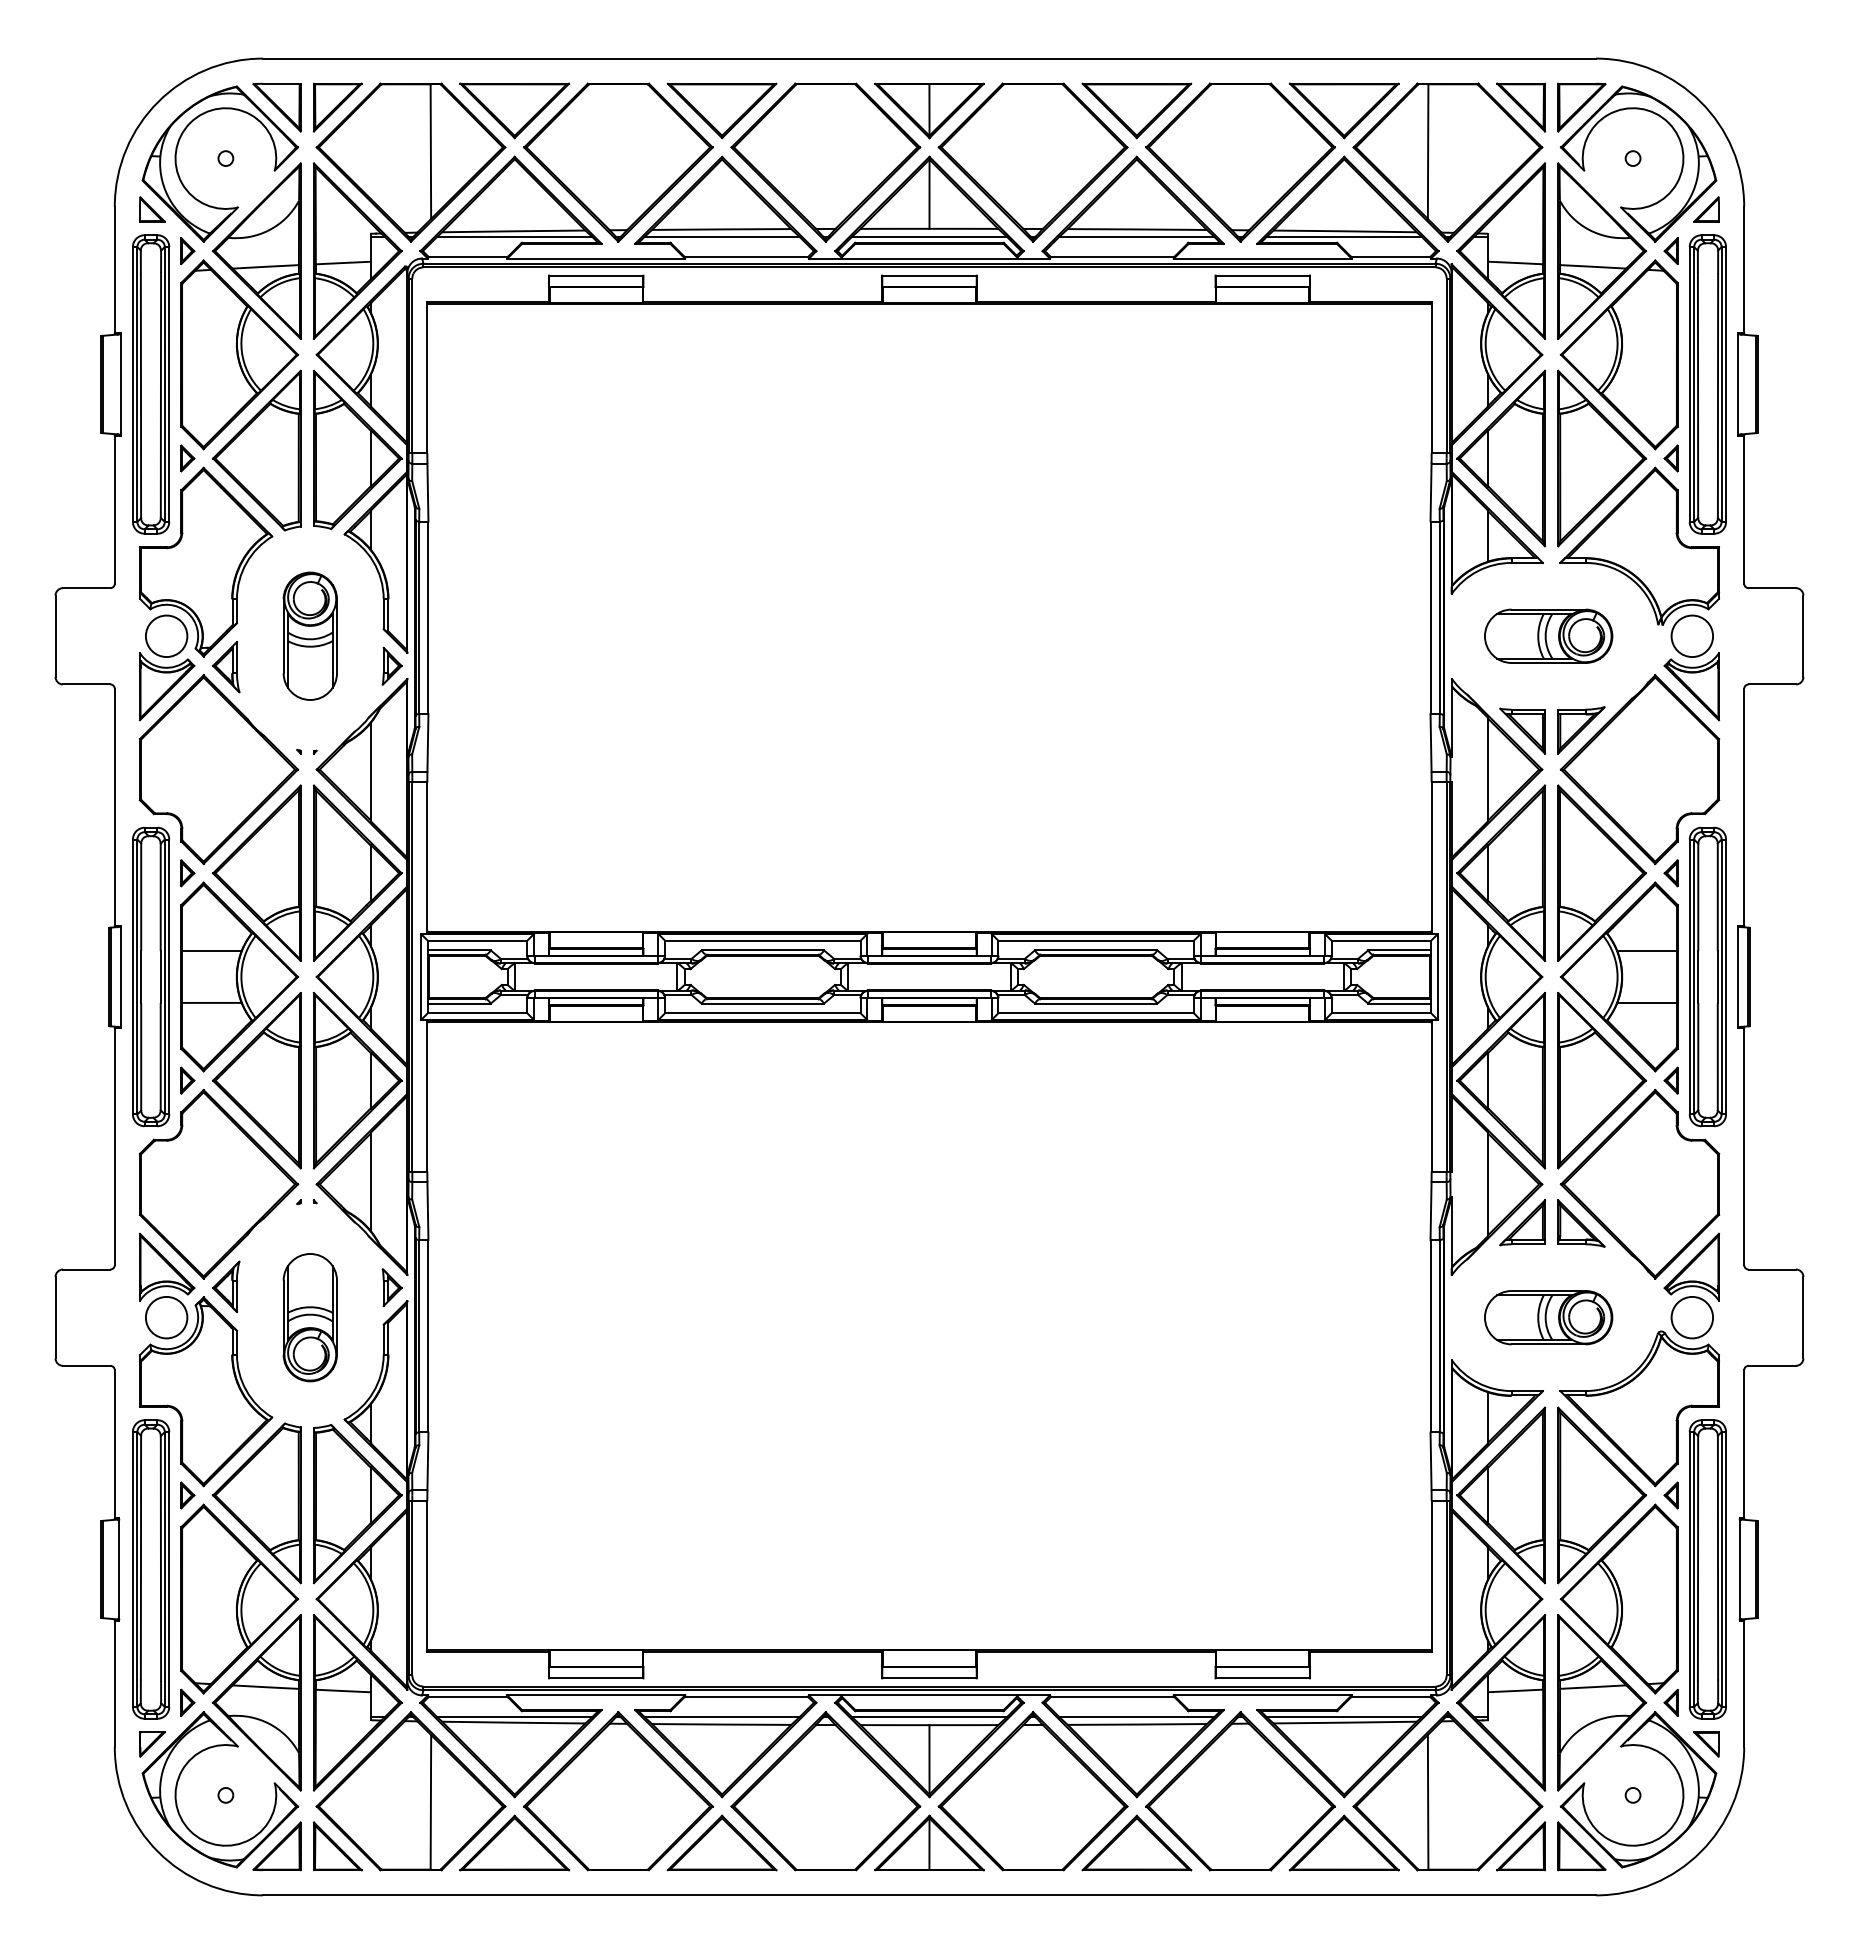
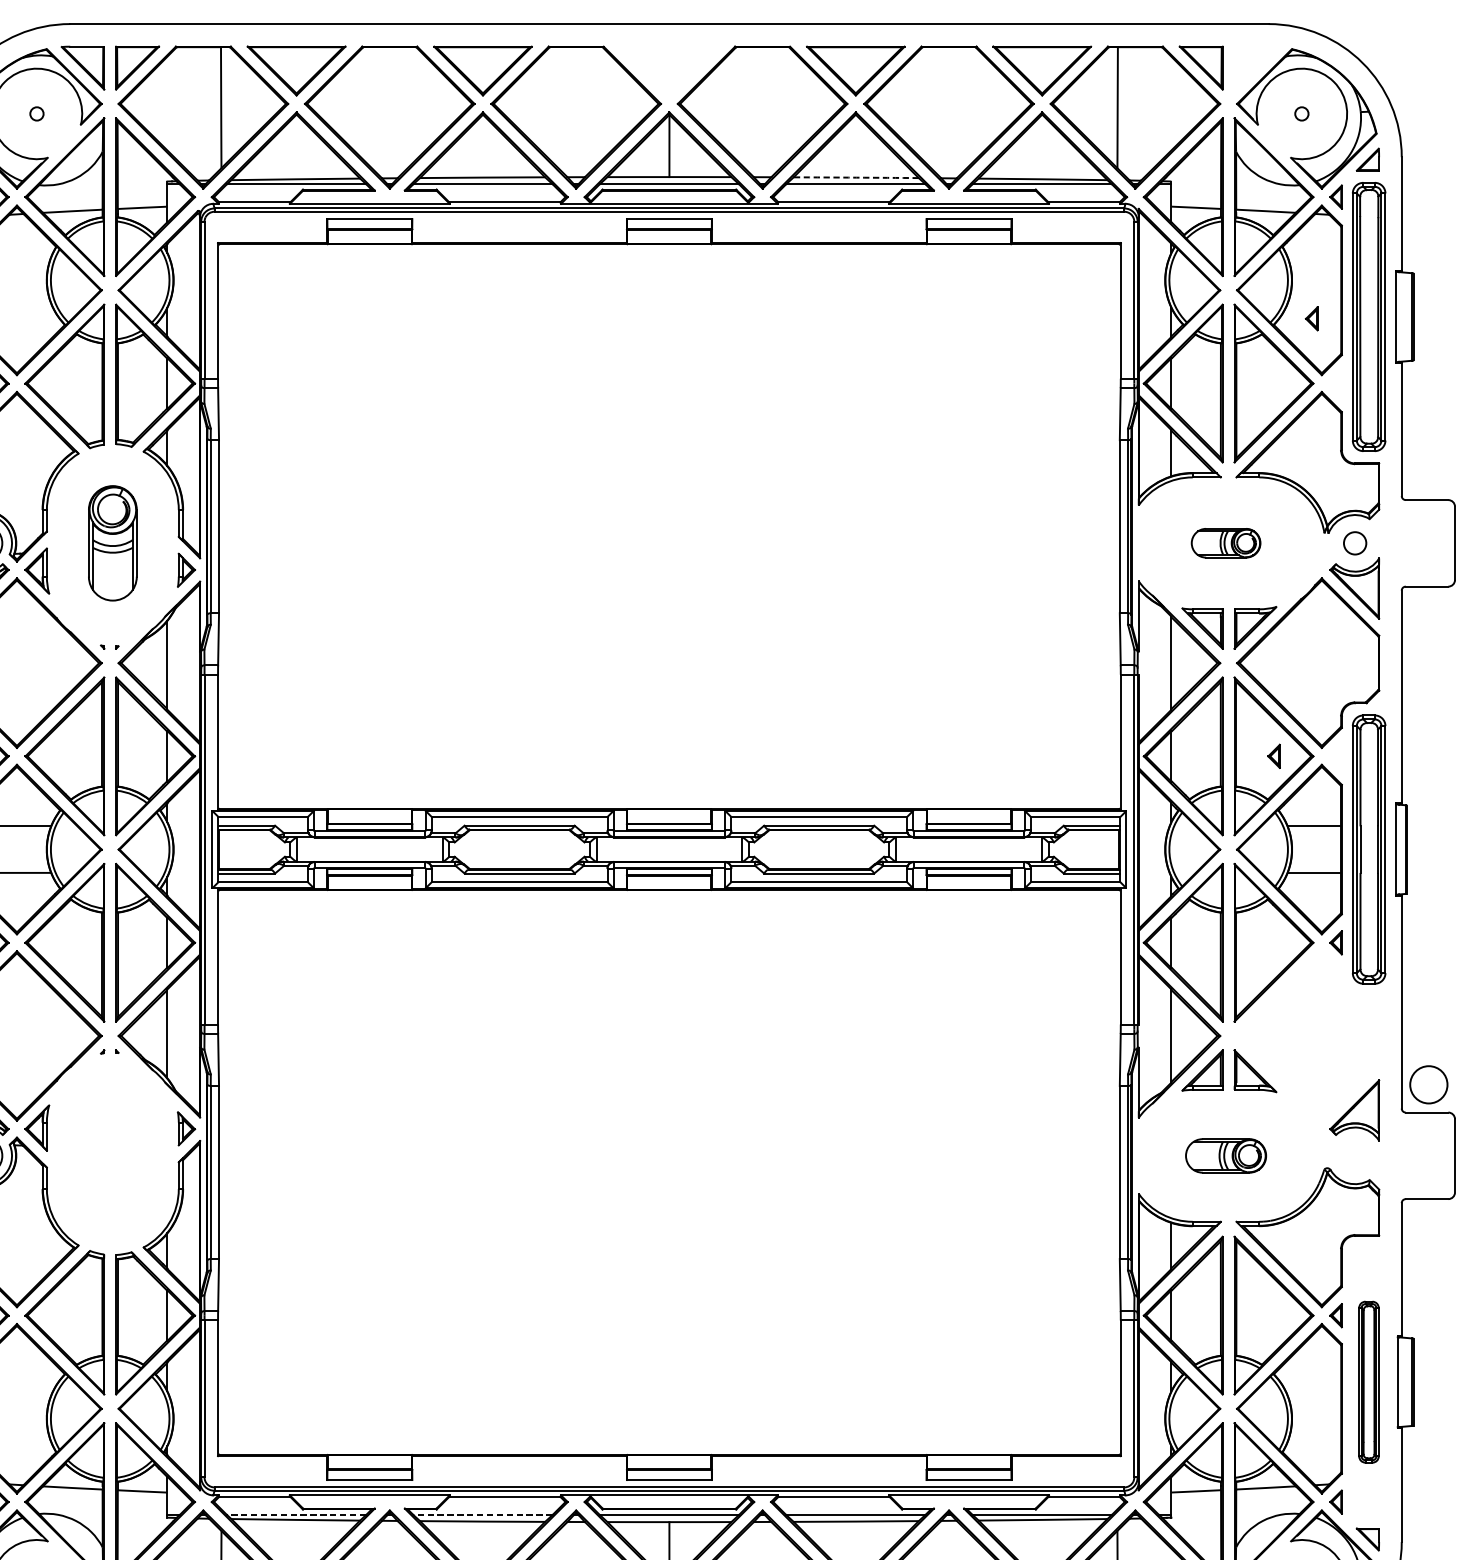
part: (1581, 107) -> (1255, 68), removed
part: (929, 110) -> (669, 70), removed
arc: (1137, 229) -> (856, 177), solid -> dashed
part: (1670, 458) -> (1311, 318), moved
part: (1548, 635) -> (1225, 542), size x0.6
circle: (1692, 636) -> (1355, 543), size x0.6
part: (1670, 873) -> (1273, 756), moved
part: (1639, 1183) -> (1307, 1035), removed
part: (309, 1317) -> (112, 1155), removed
part: (1548, 1317) -> (1225, 1155), size x0.7
circle: (1691, 1317) -> (1428, 1084), moved
part: (1707, 1569) -> (1368, 1382), size x0.6
line: (514, 1717) -> (296, 1515), solid -> dashed
line: (721, 1717) -> (482, 1515), solid -> dashed

